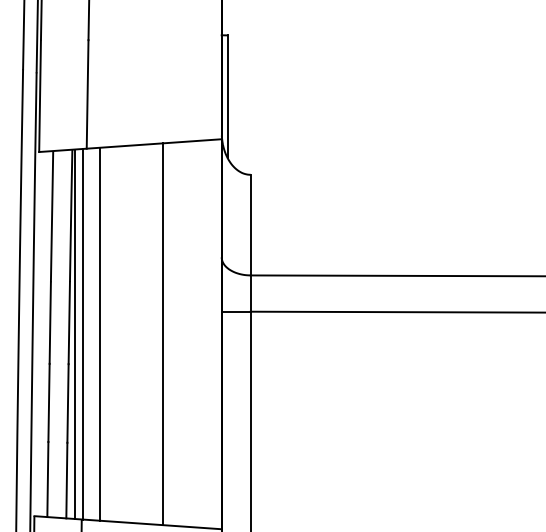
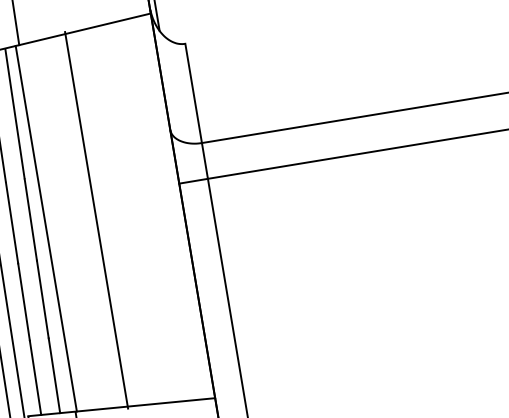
line: (75, 333) -> (38, 229), removed
line: (99, 333) -> (62, 225), removed
line: (163, 334) -> (97, 220), moved

